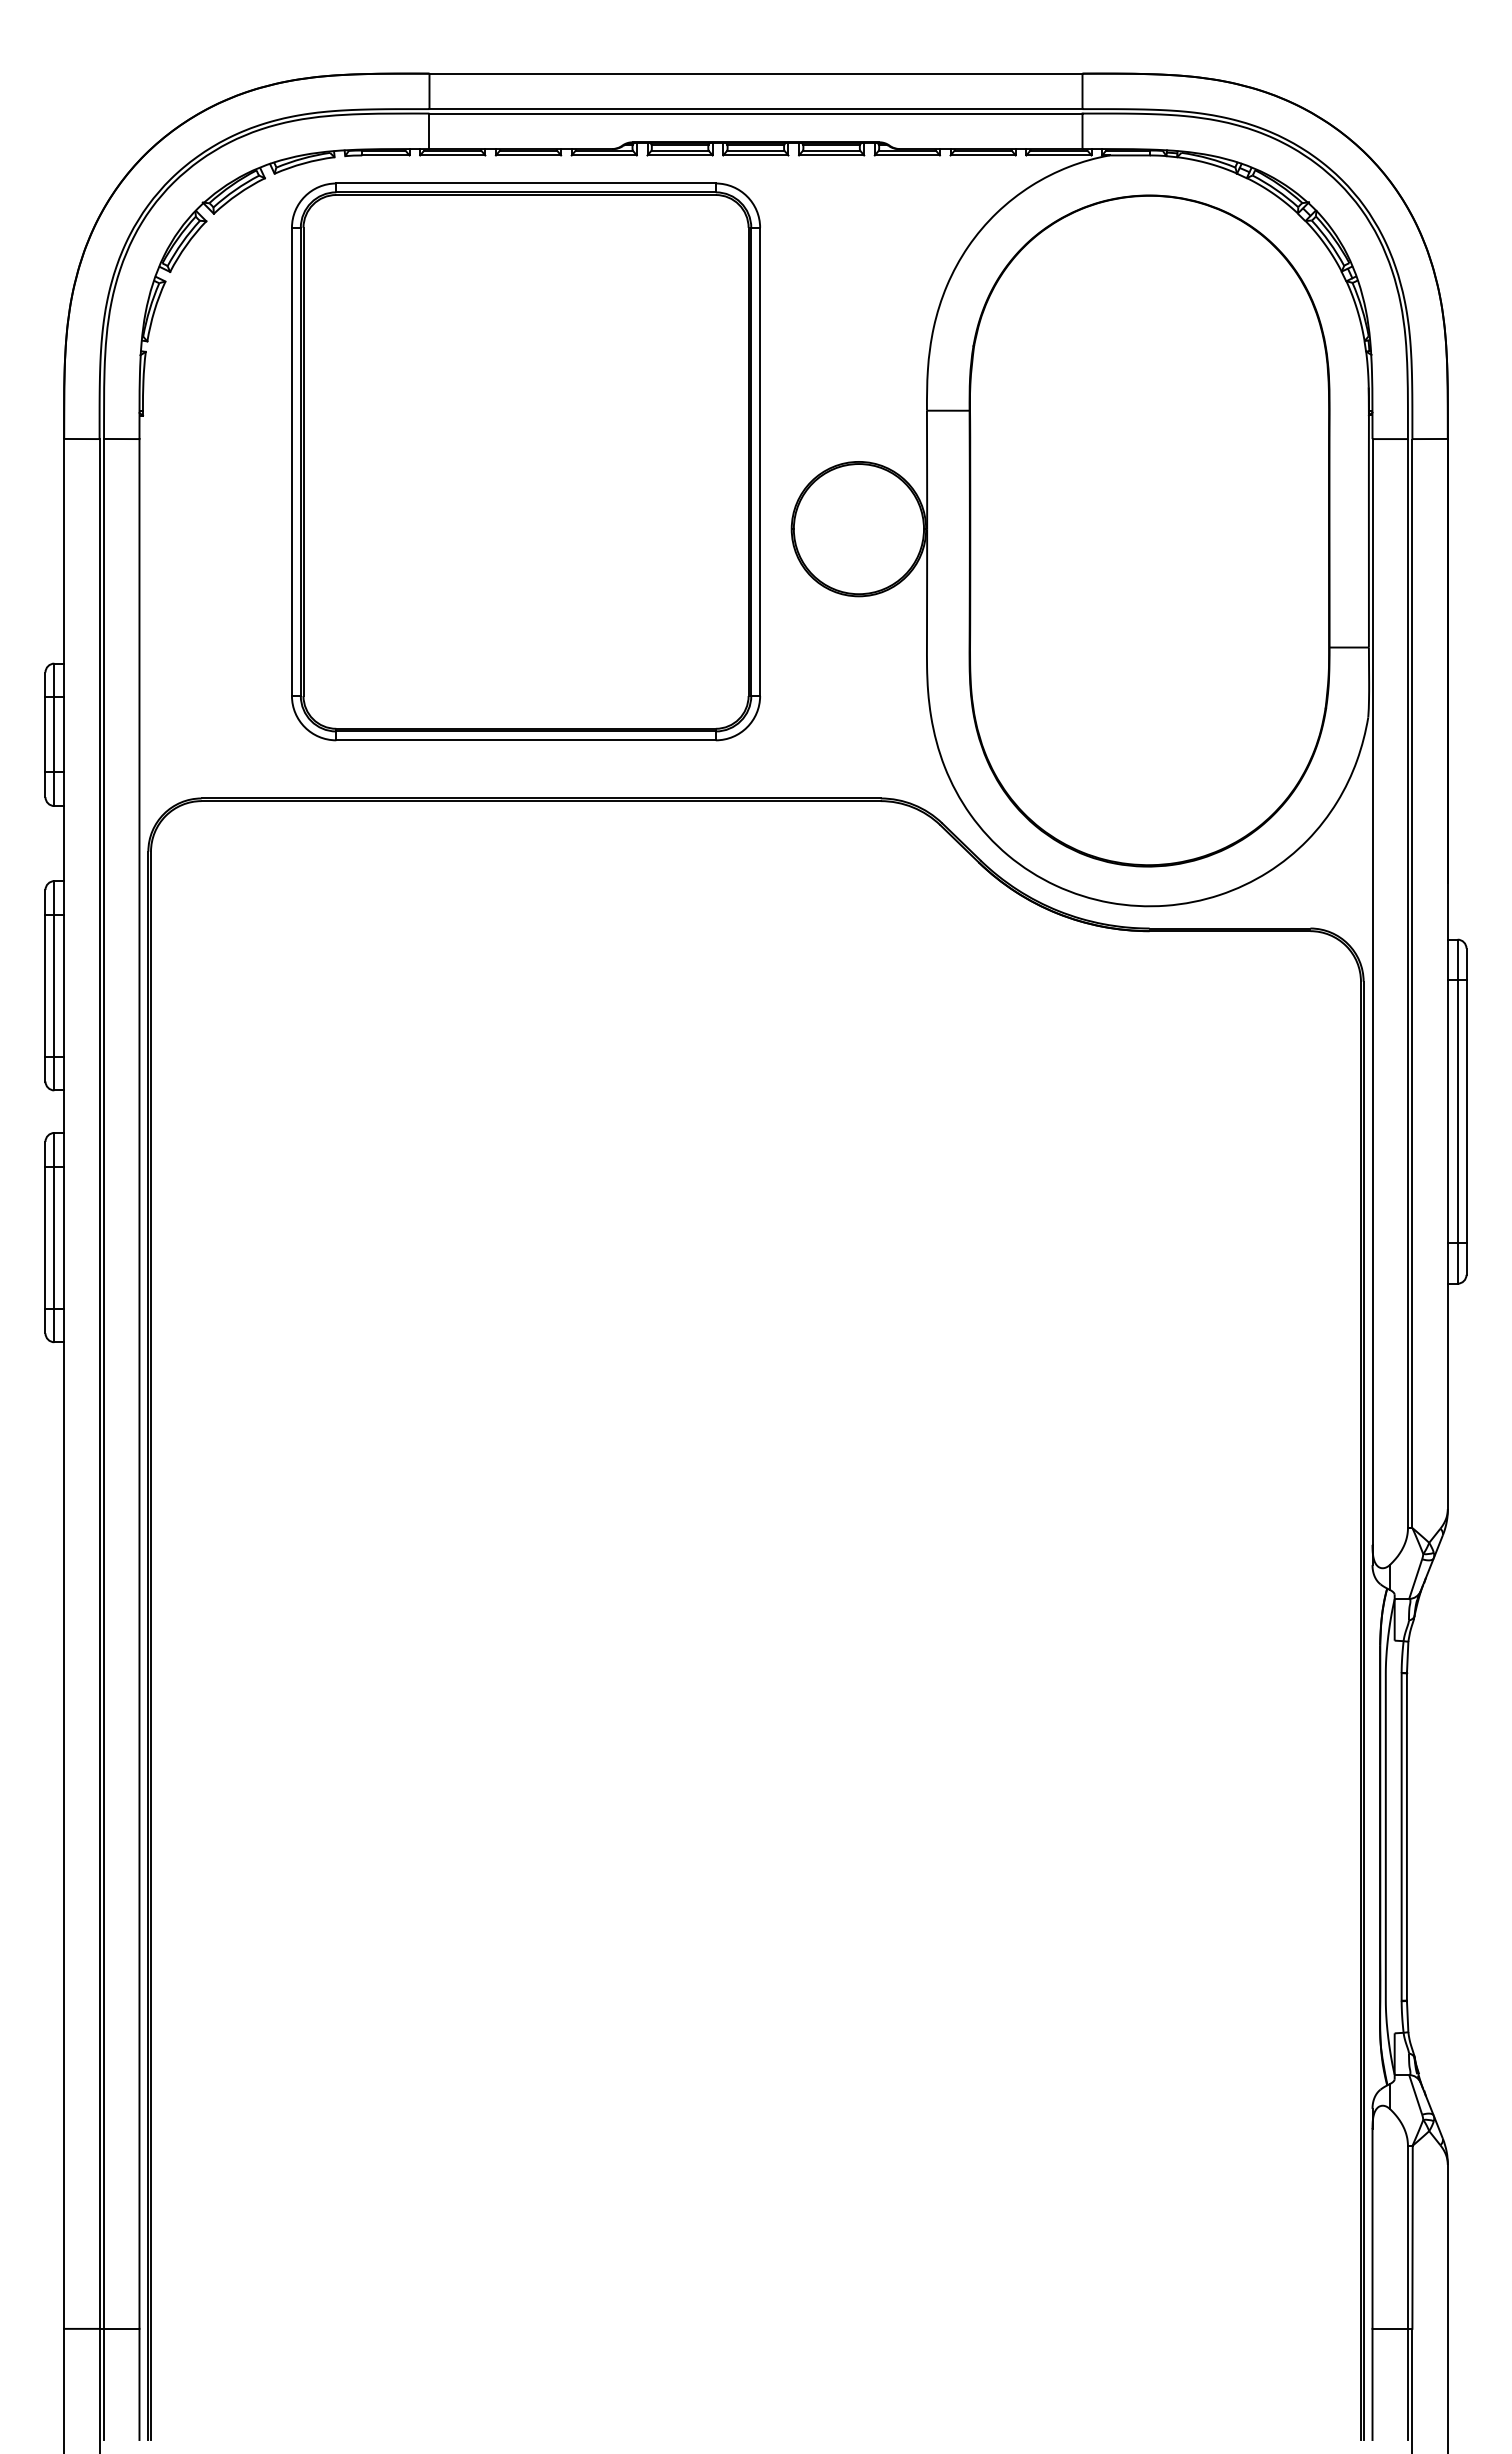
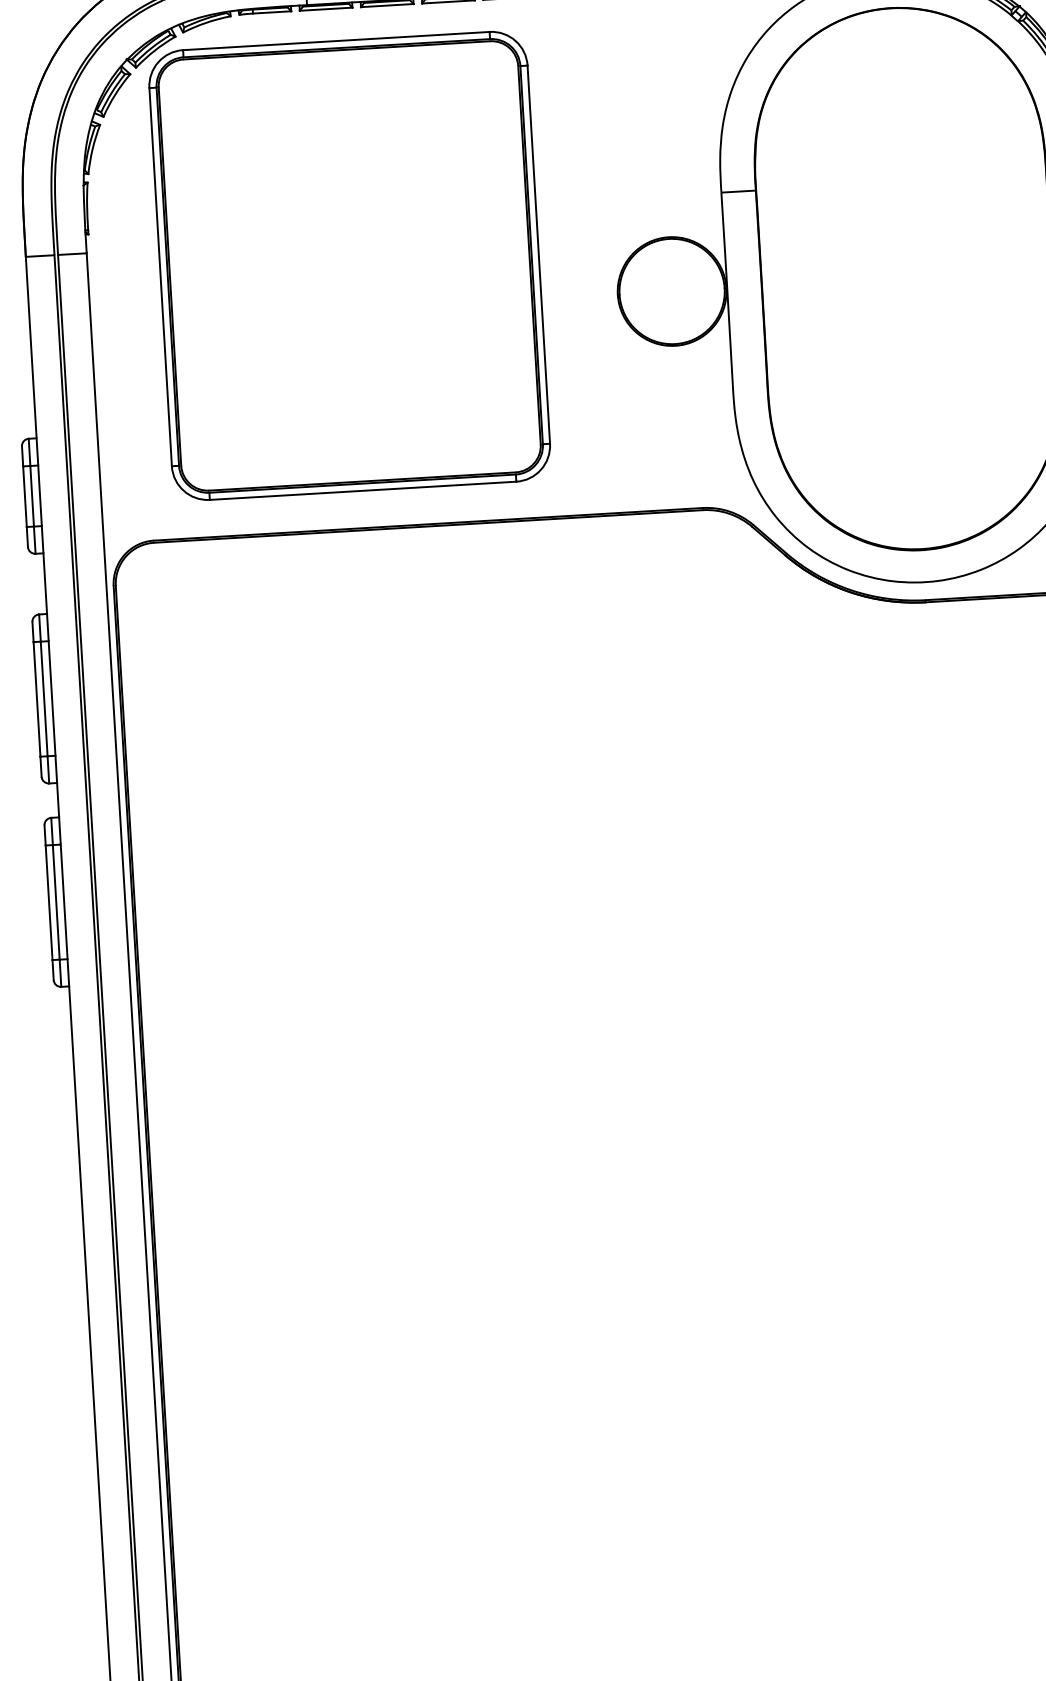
part: (525, 461) -> (349, 265), moved

